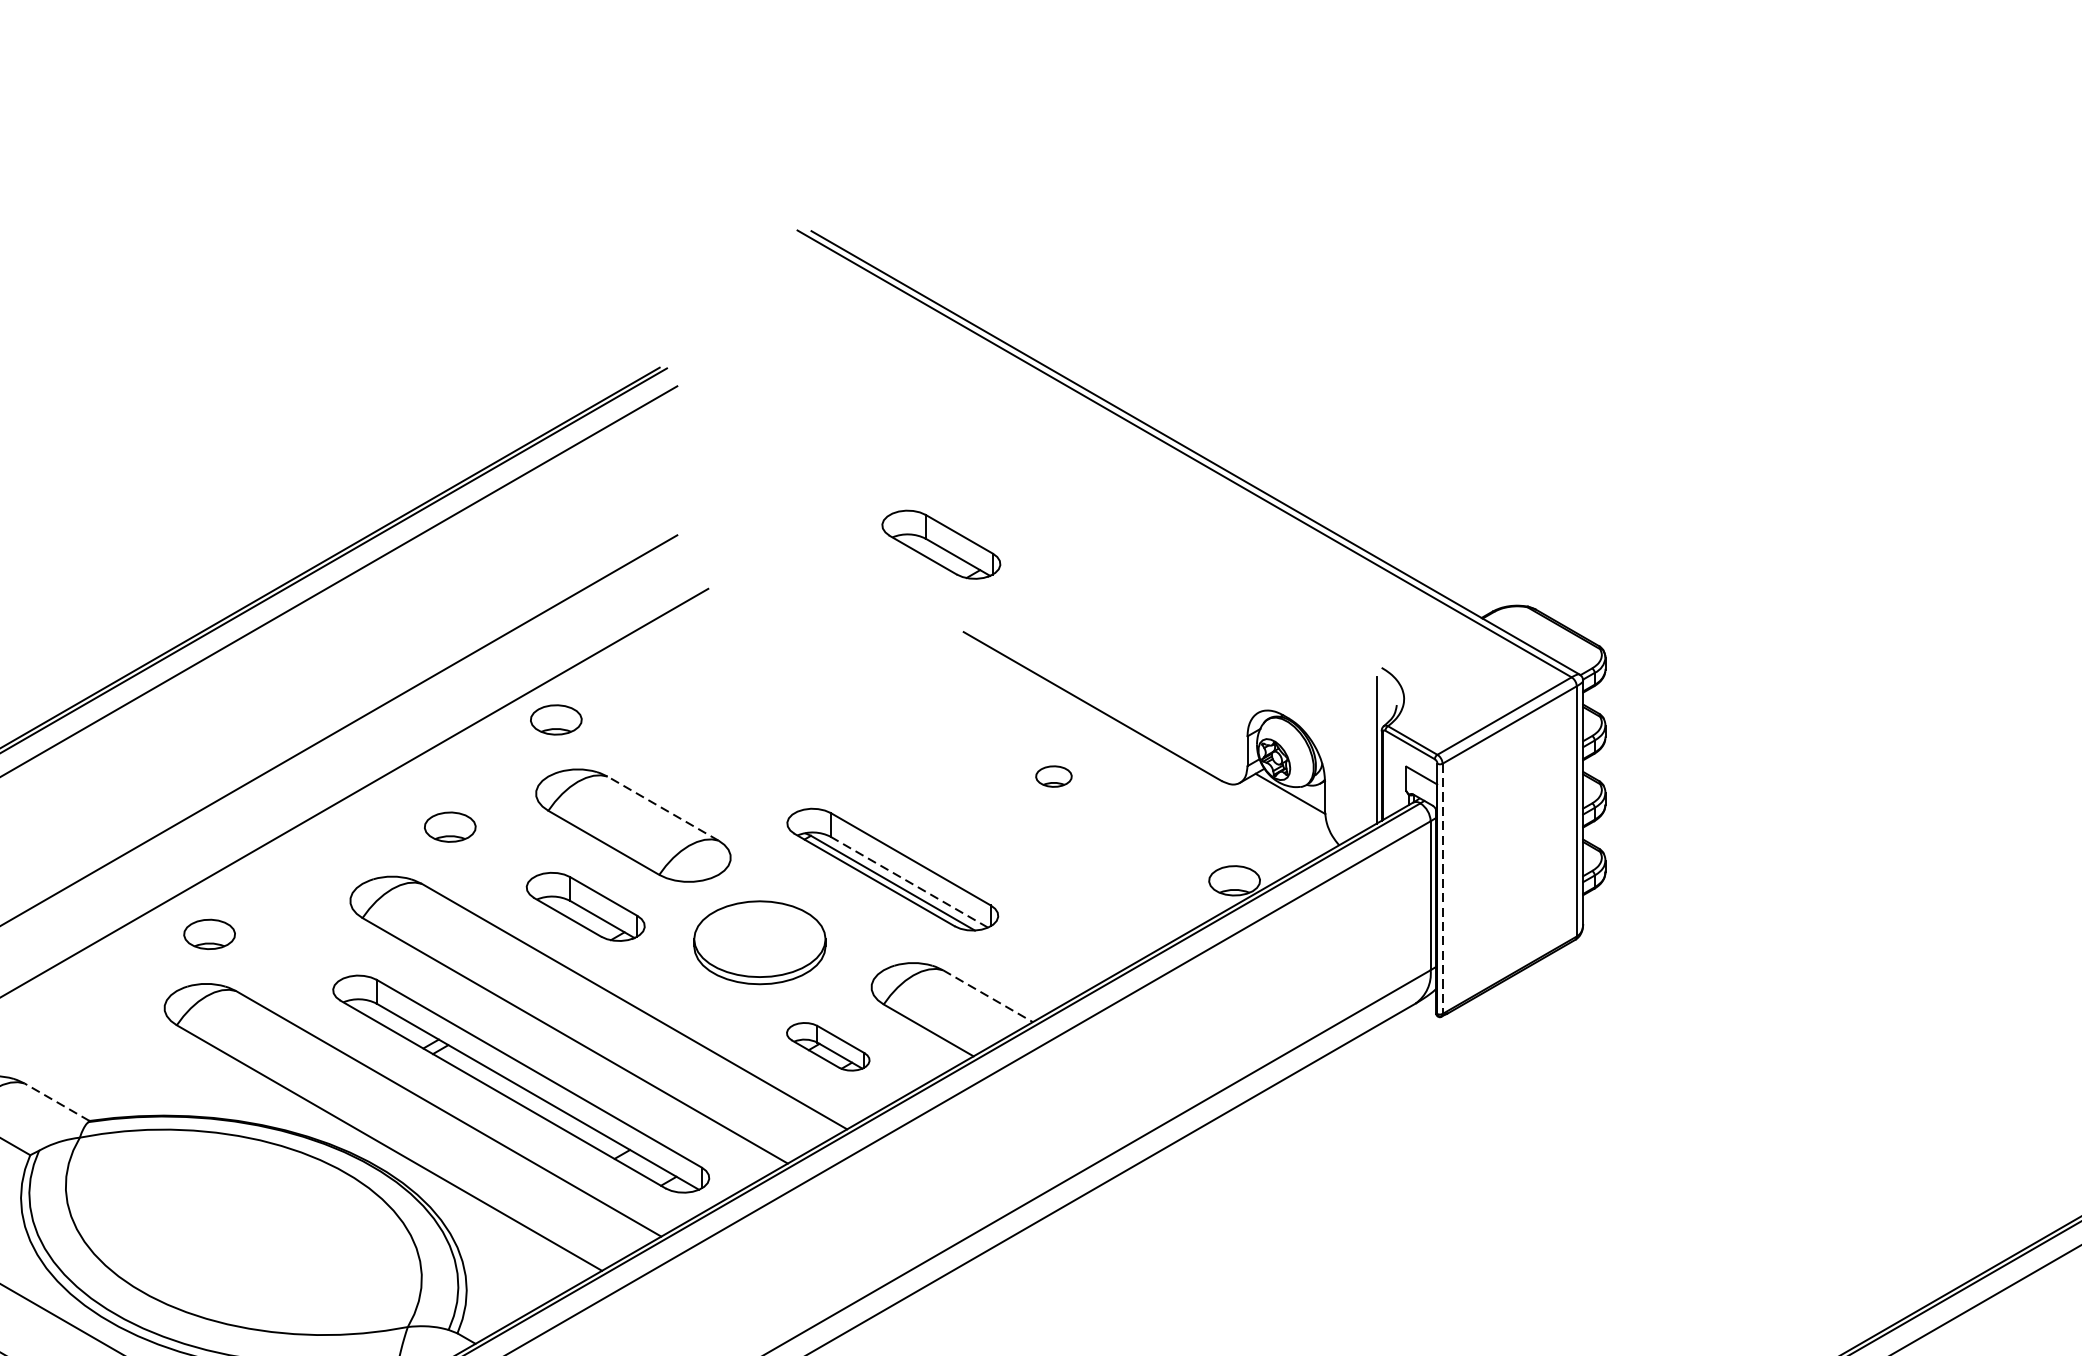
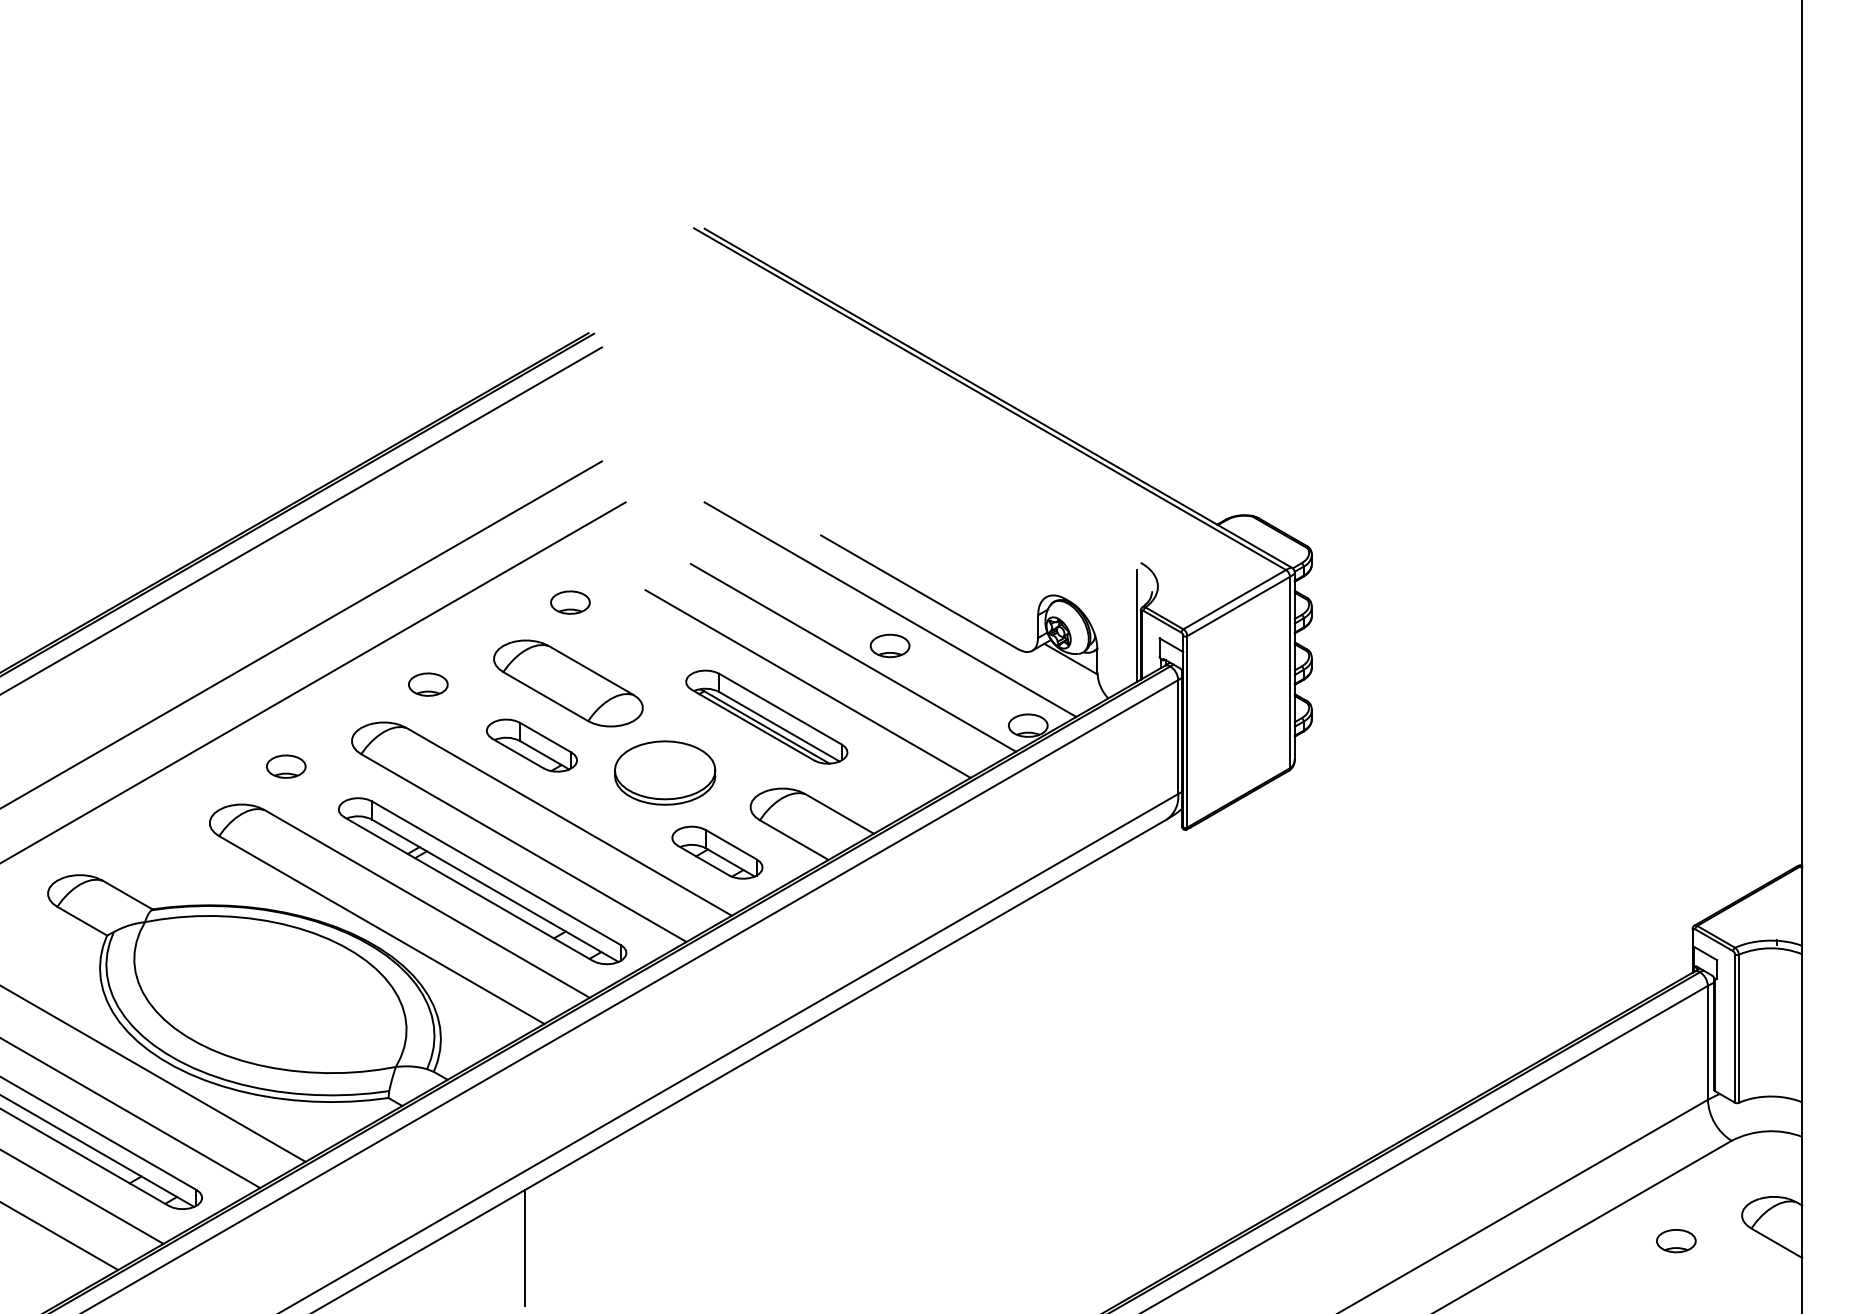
part: (940, 544) -> (803, 468), removed
part: (556, 719) -> (570, 602), moved
line: (1054, 728) -> (890, 609), added
part: (1053, 775) -> (889, 645), size x1.43
line: (1006, 791) -> (853, 657), added
line: (662, 808) -> (590, 670), dashed -> solid
line: (945, 825) -> (807, 683), added
line: (909, 881) -> (779, 726), dashed -> solid
line: (1442, 888) -> (1187, 731), dashed -> solid
part: (208, 934) -> (285, 766), moved
line: (987, 995) -> (839, 813), dashed -> solid
part: (828, 1046) -> (717, 852), size x1.43
line: (56, 1102) -> (127, 895), dashed -> solid

